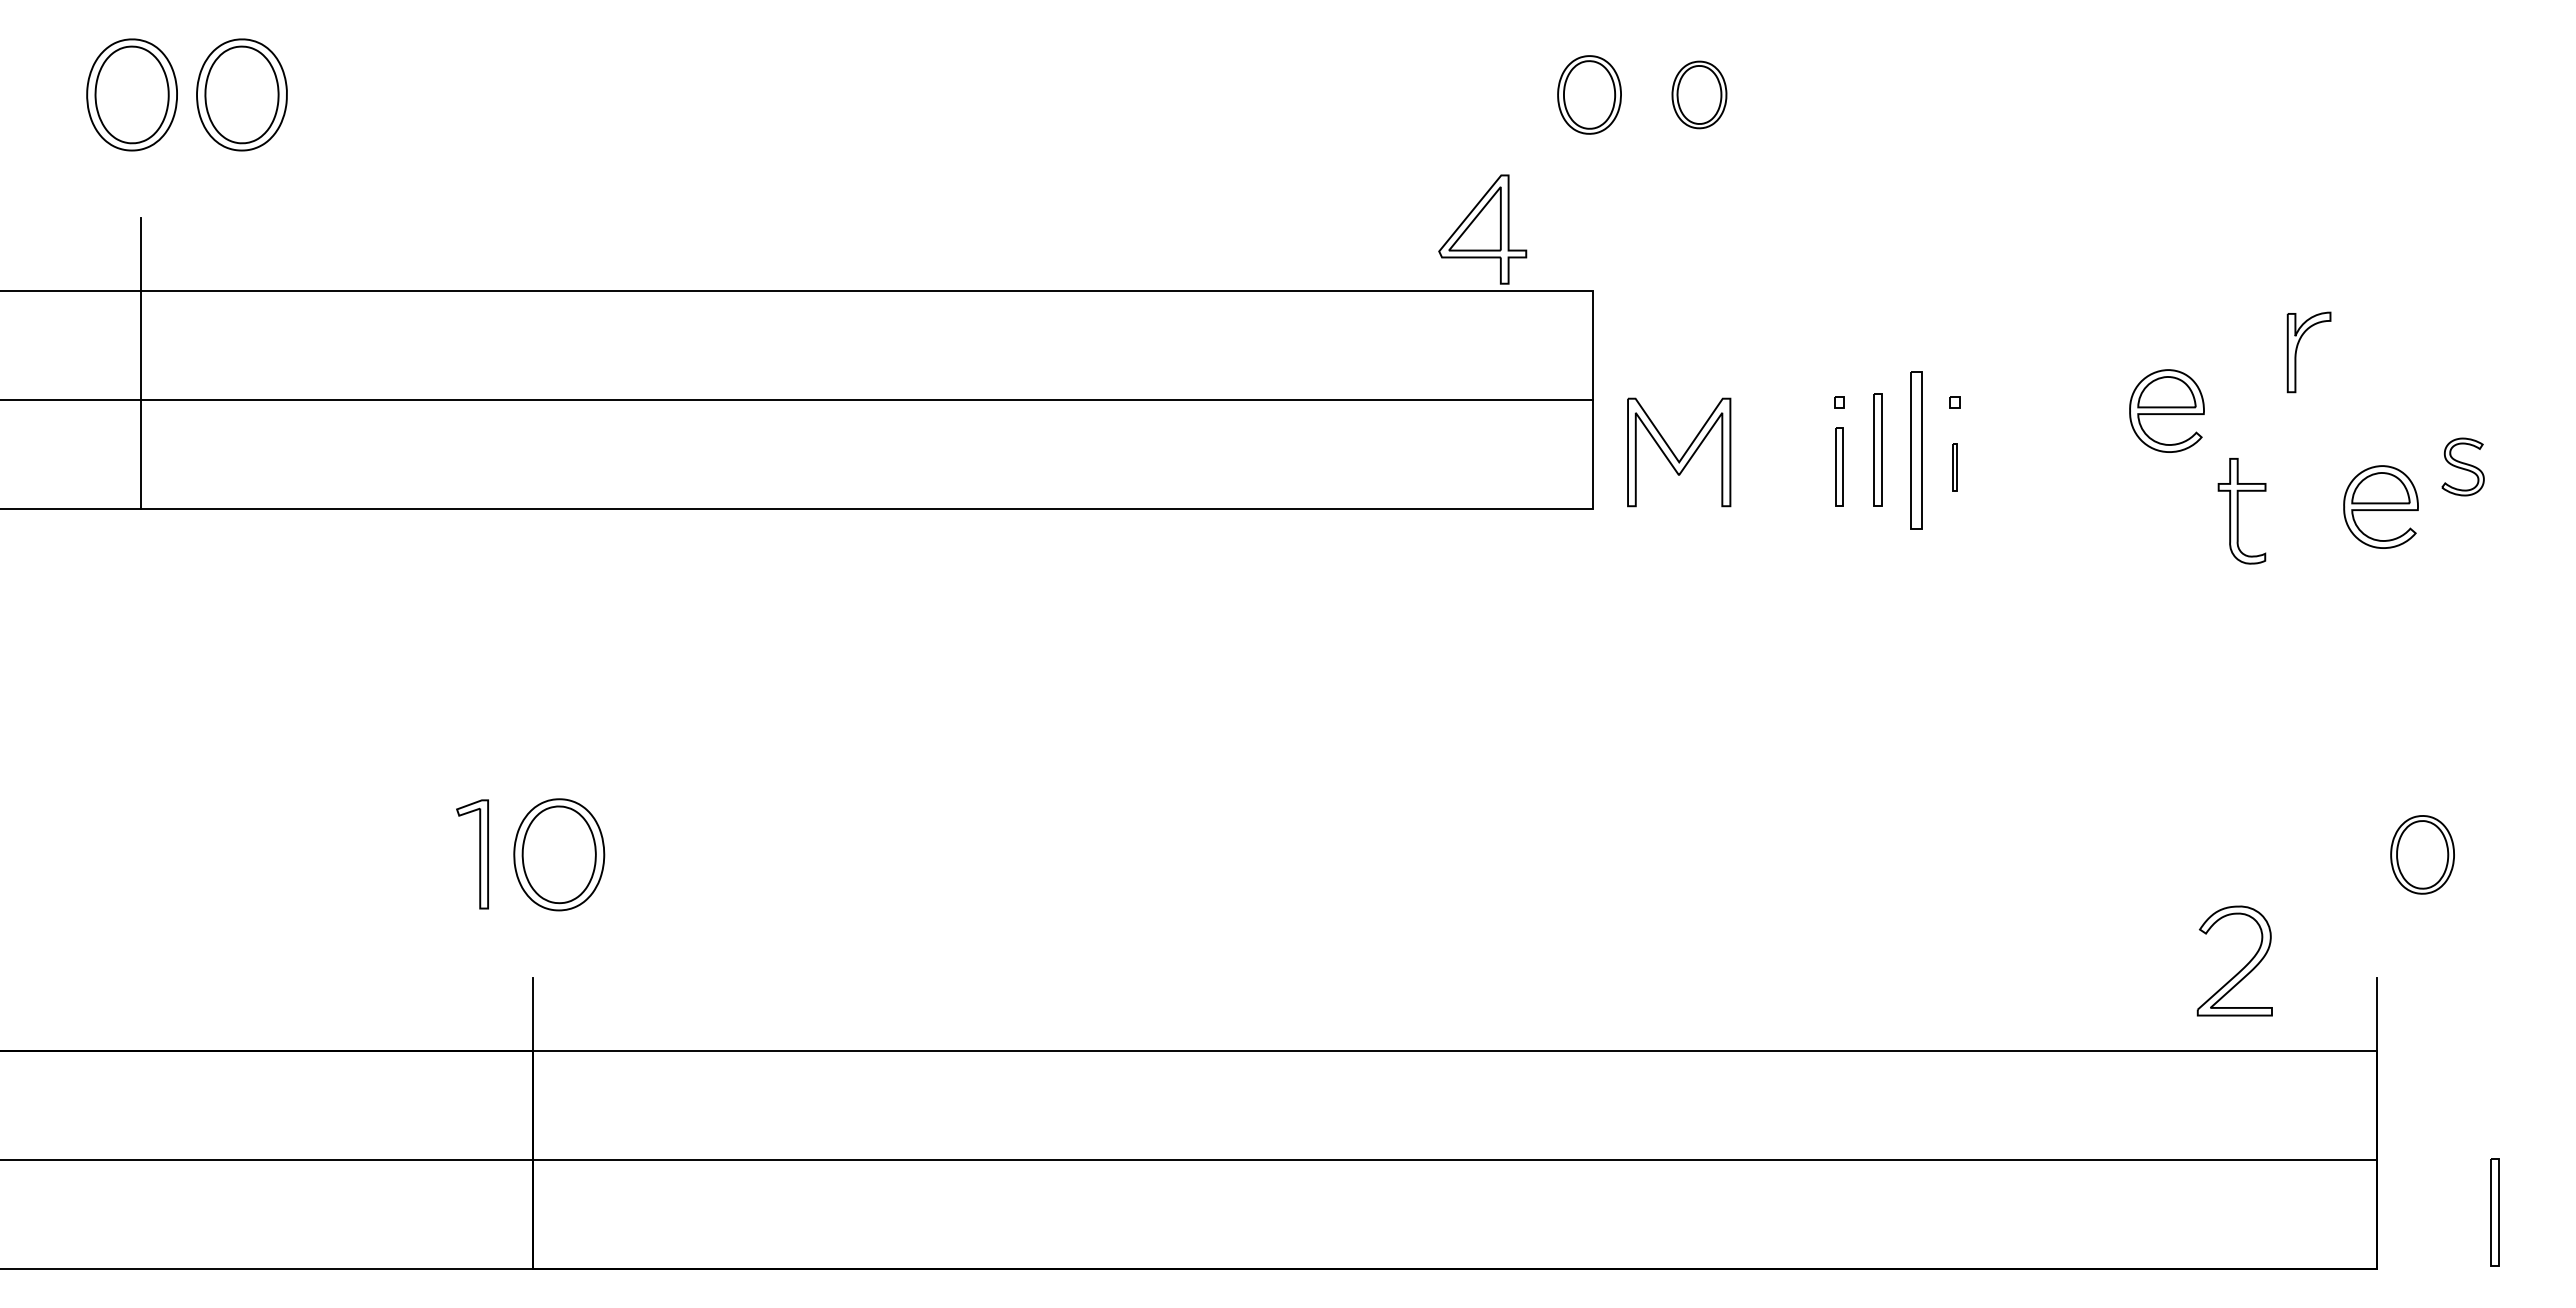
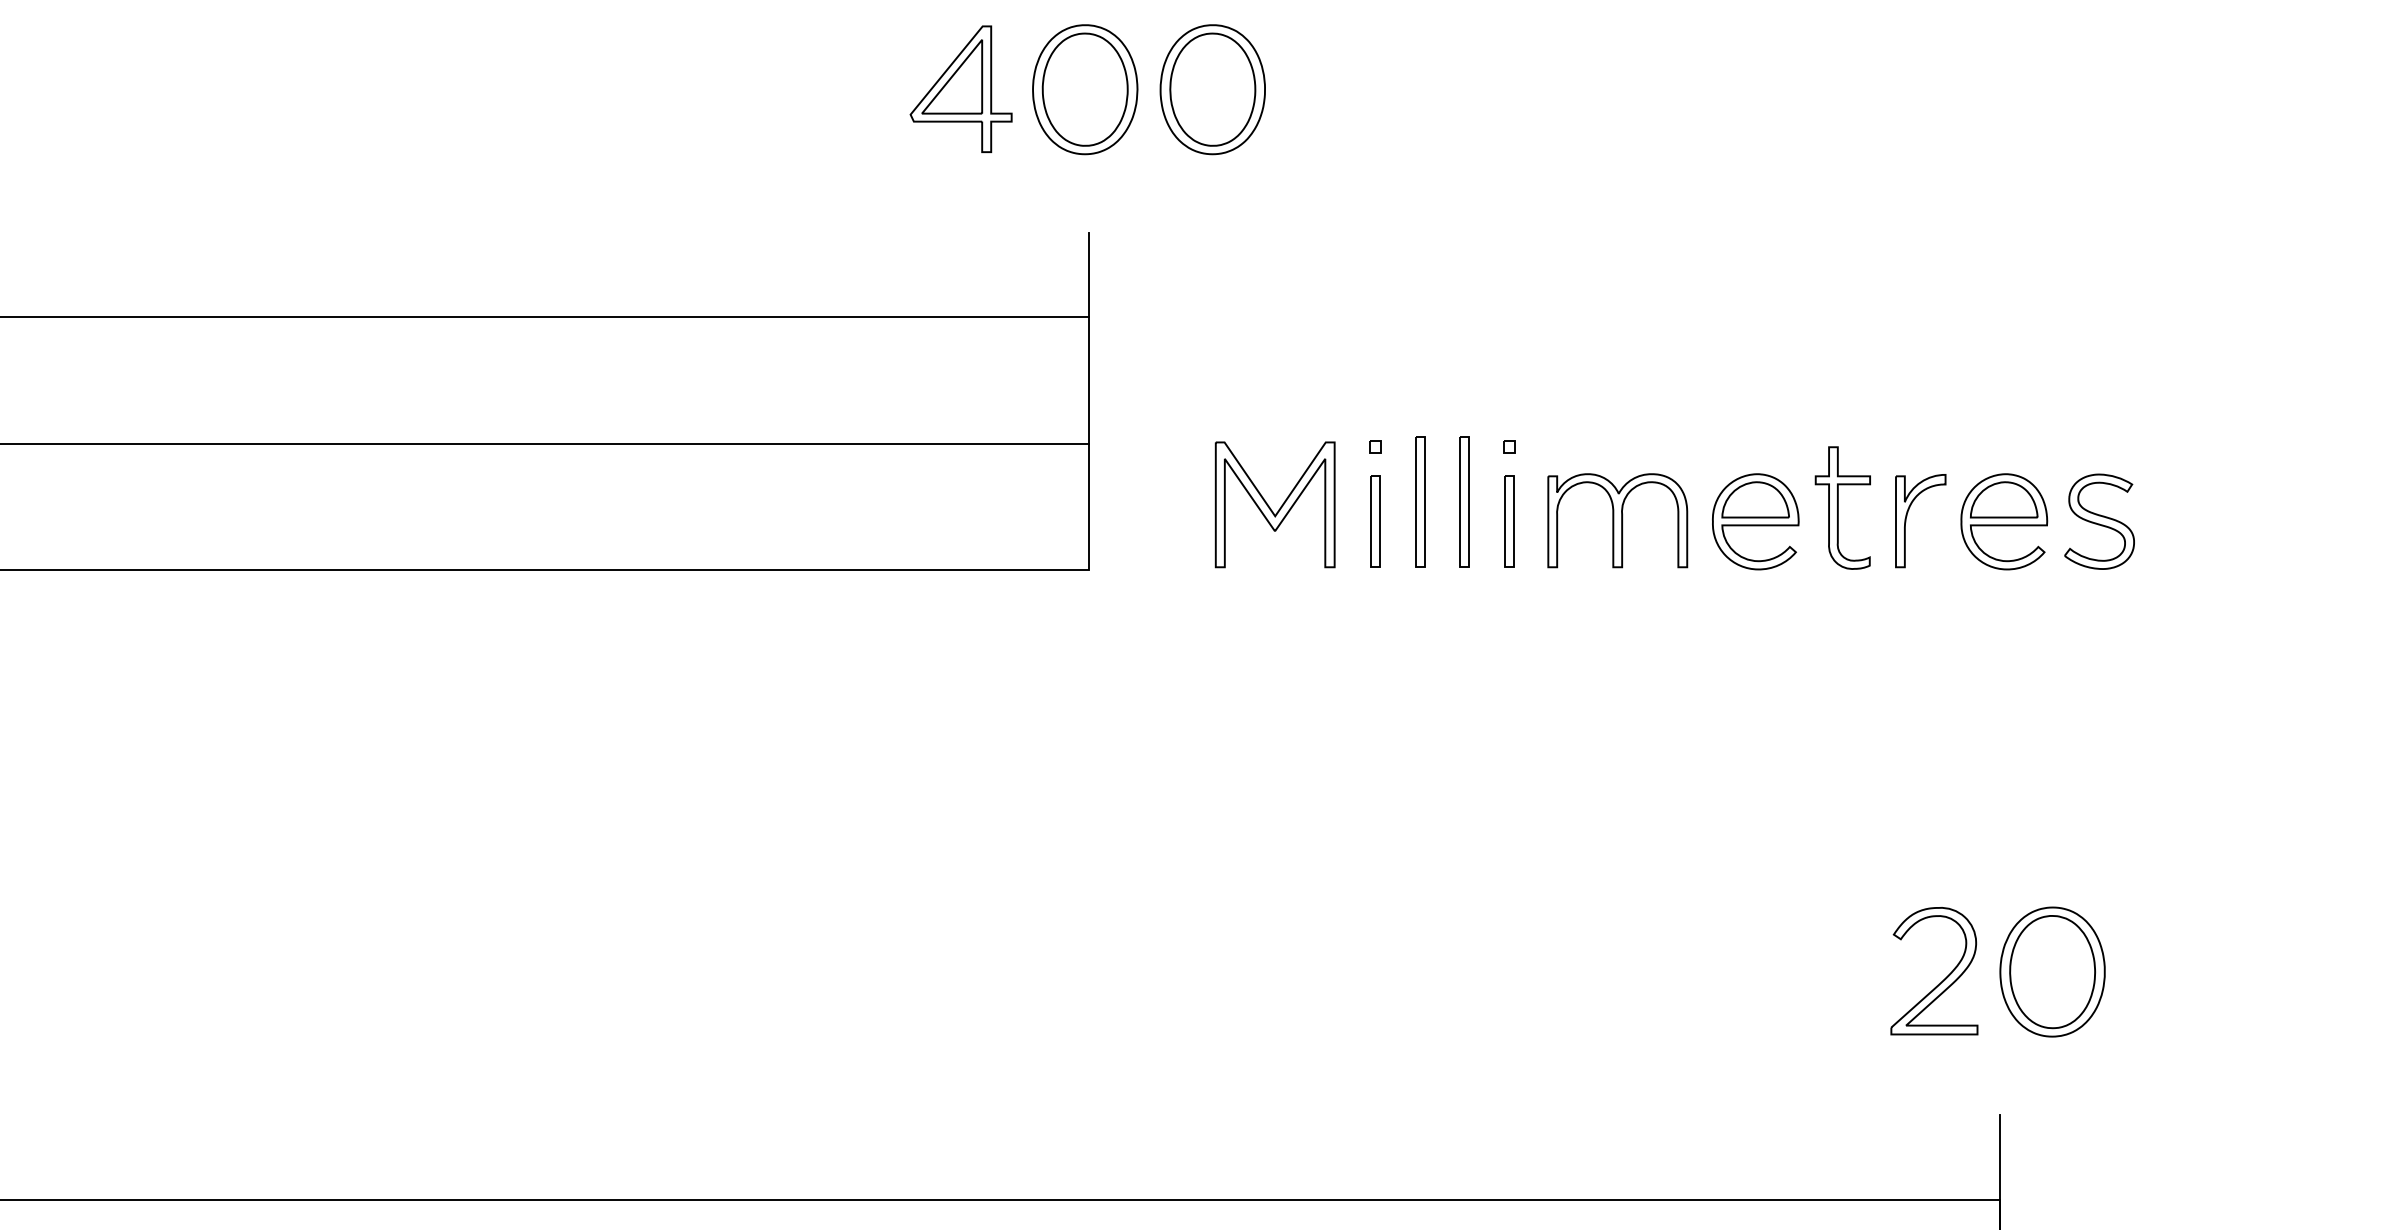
part: (1589, 94) -> (1085, 89), size x1.43
part: (1699, 94) -> (1212, 89), size x1.67
part: (1482, 229) -> (960, 89), moved
line: (1593, 254) -> (1089, 274), added
part: (2297, 350) -> (1907, 518), moved
part: (2166, 410) -> (1755, 521), moved
part: (1916, 449) -> (1464, 501), size x0.71
part: (1679, 452) -> (1275, 504), moved
part: (1954, 466) -> (1508, 521), size x1.67
part: (2047, 466) -> (1616, 521), added
part: (2462, 466) -> (2098, 521), size x1.43
part: (2380, 506) -> (2003, 521), moved
part: (2241, 511) -> (1842, 508), moved
part: (2422, 854) -> (2052, 971), size x1.43
part: (2239, 970) -> (1939, 982), moved

